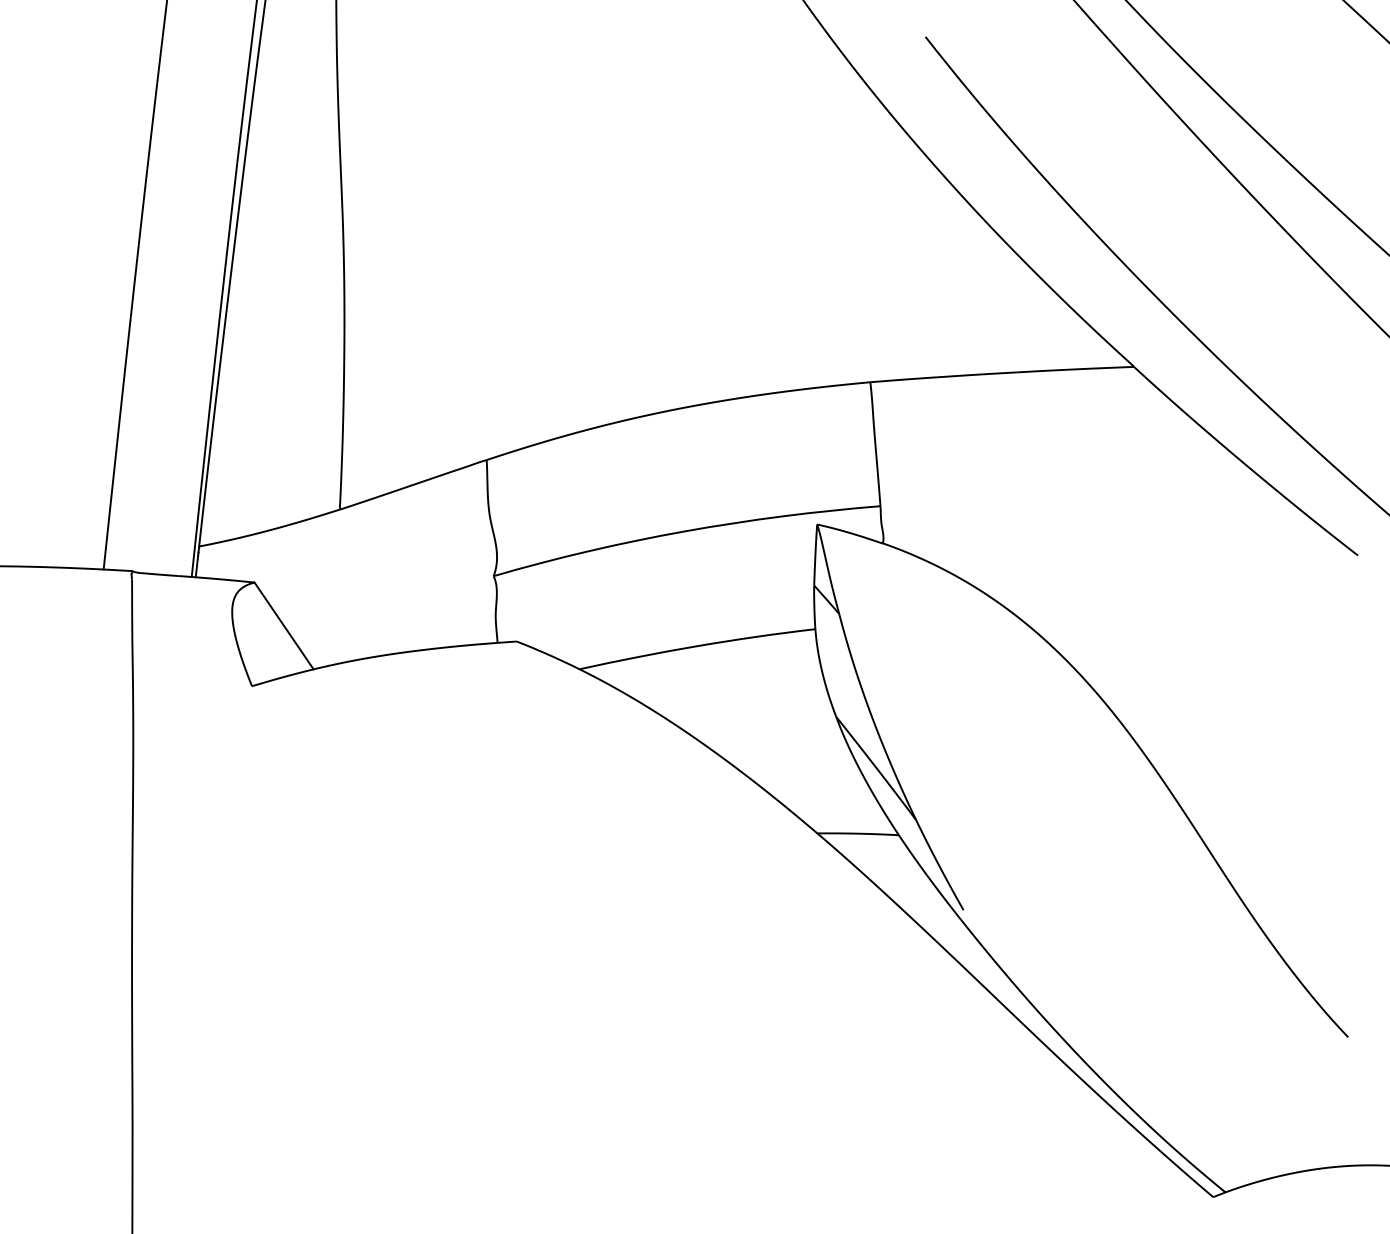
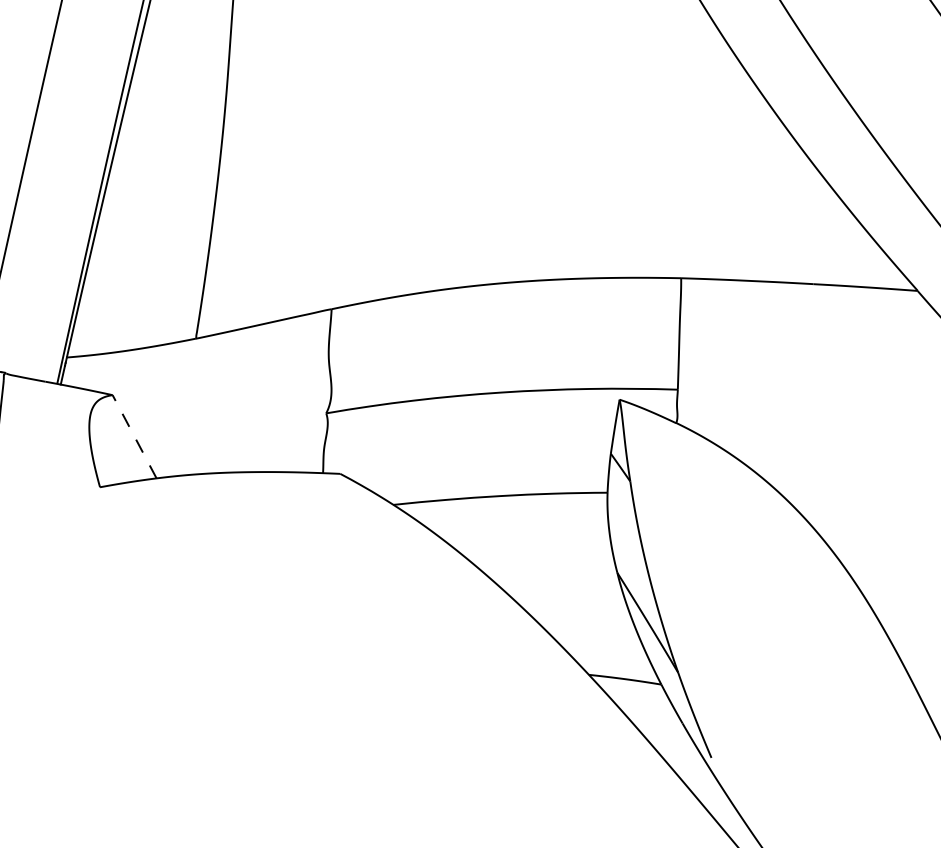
line: (284, 625) -> (135, 436), solid -> dashed

